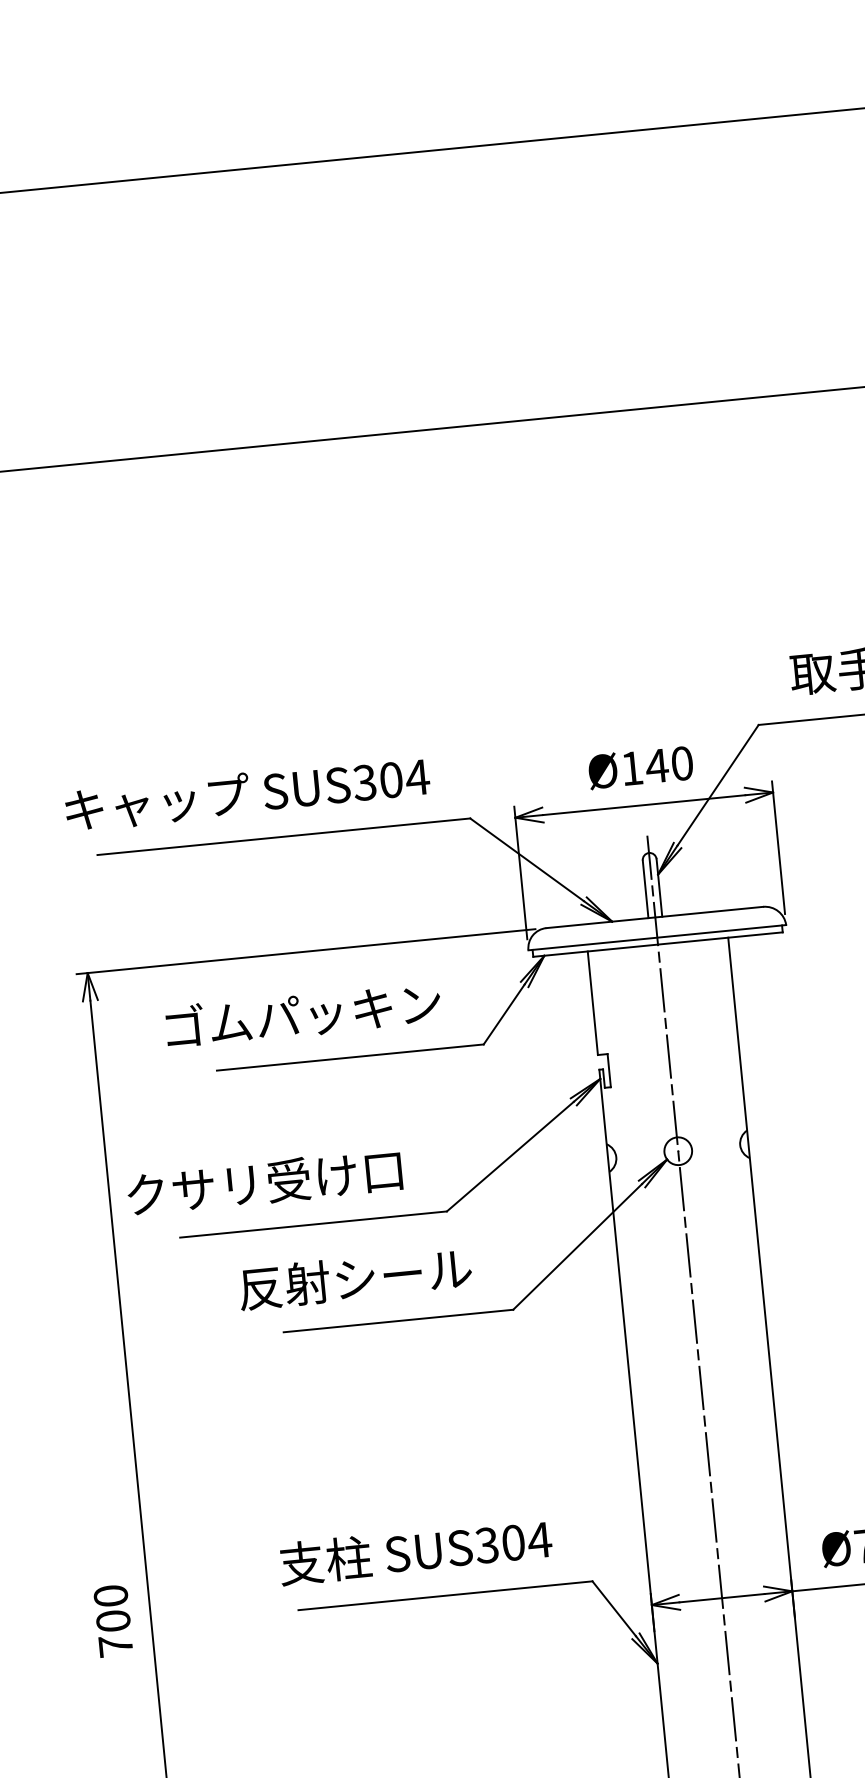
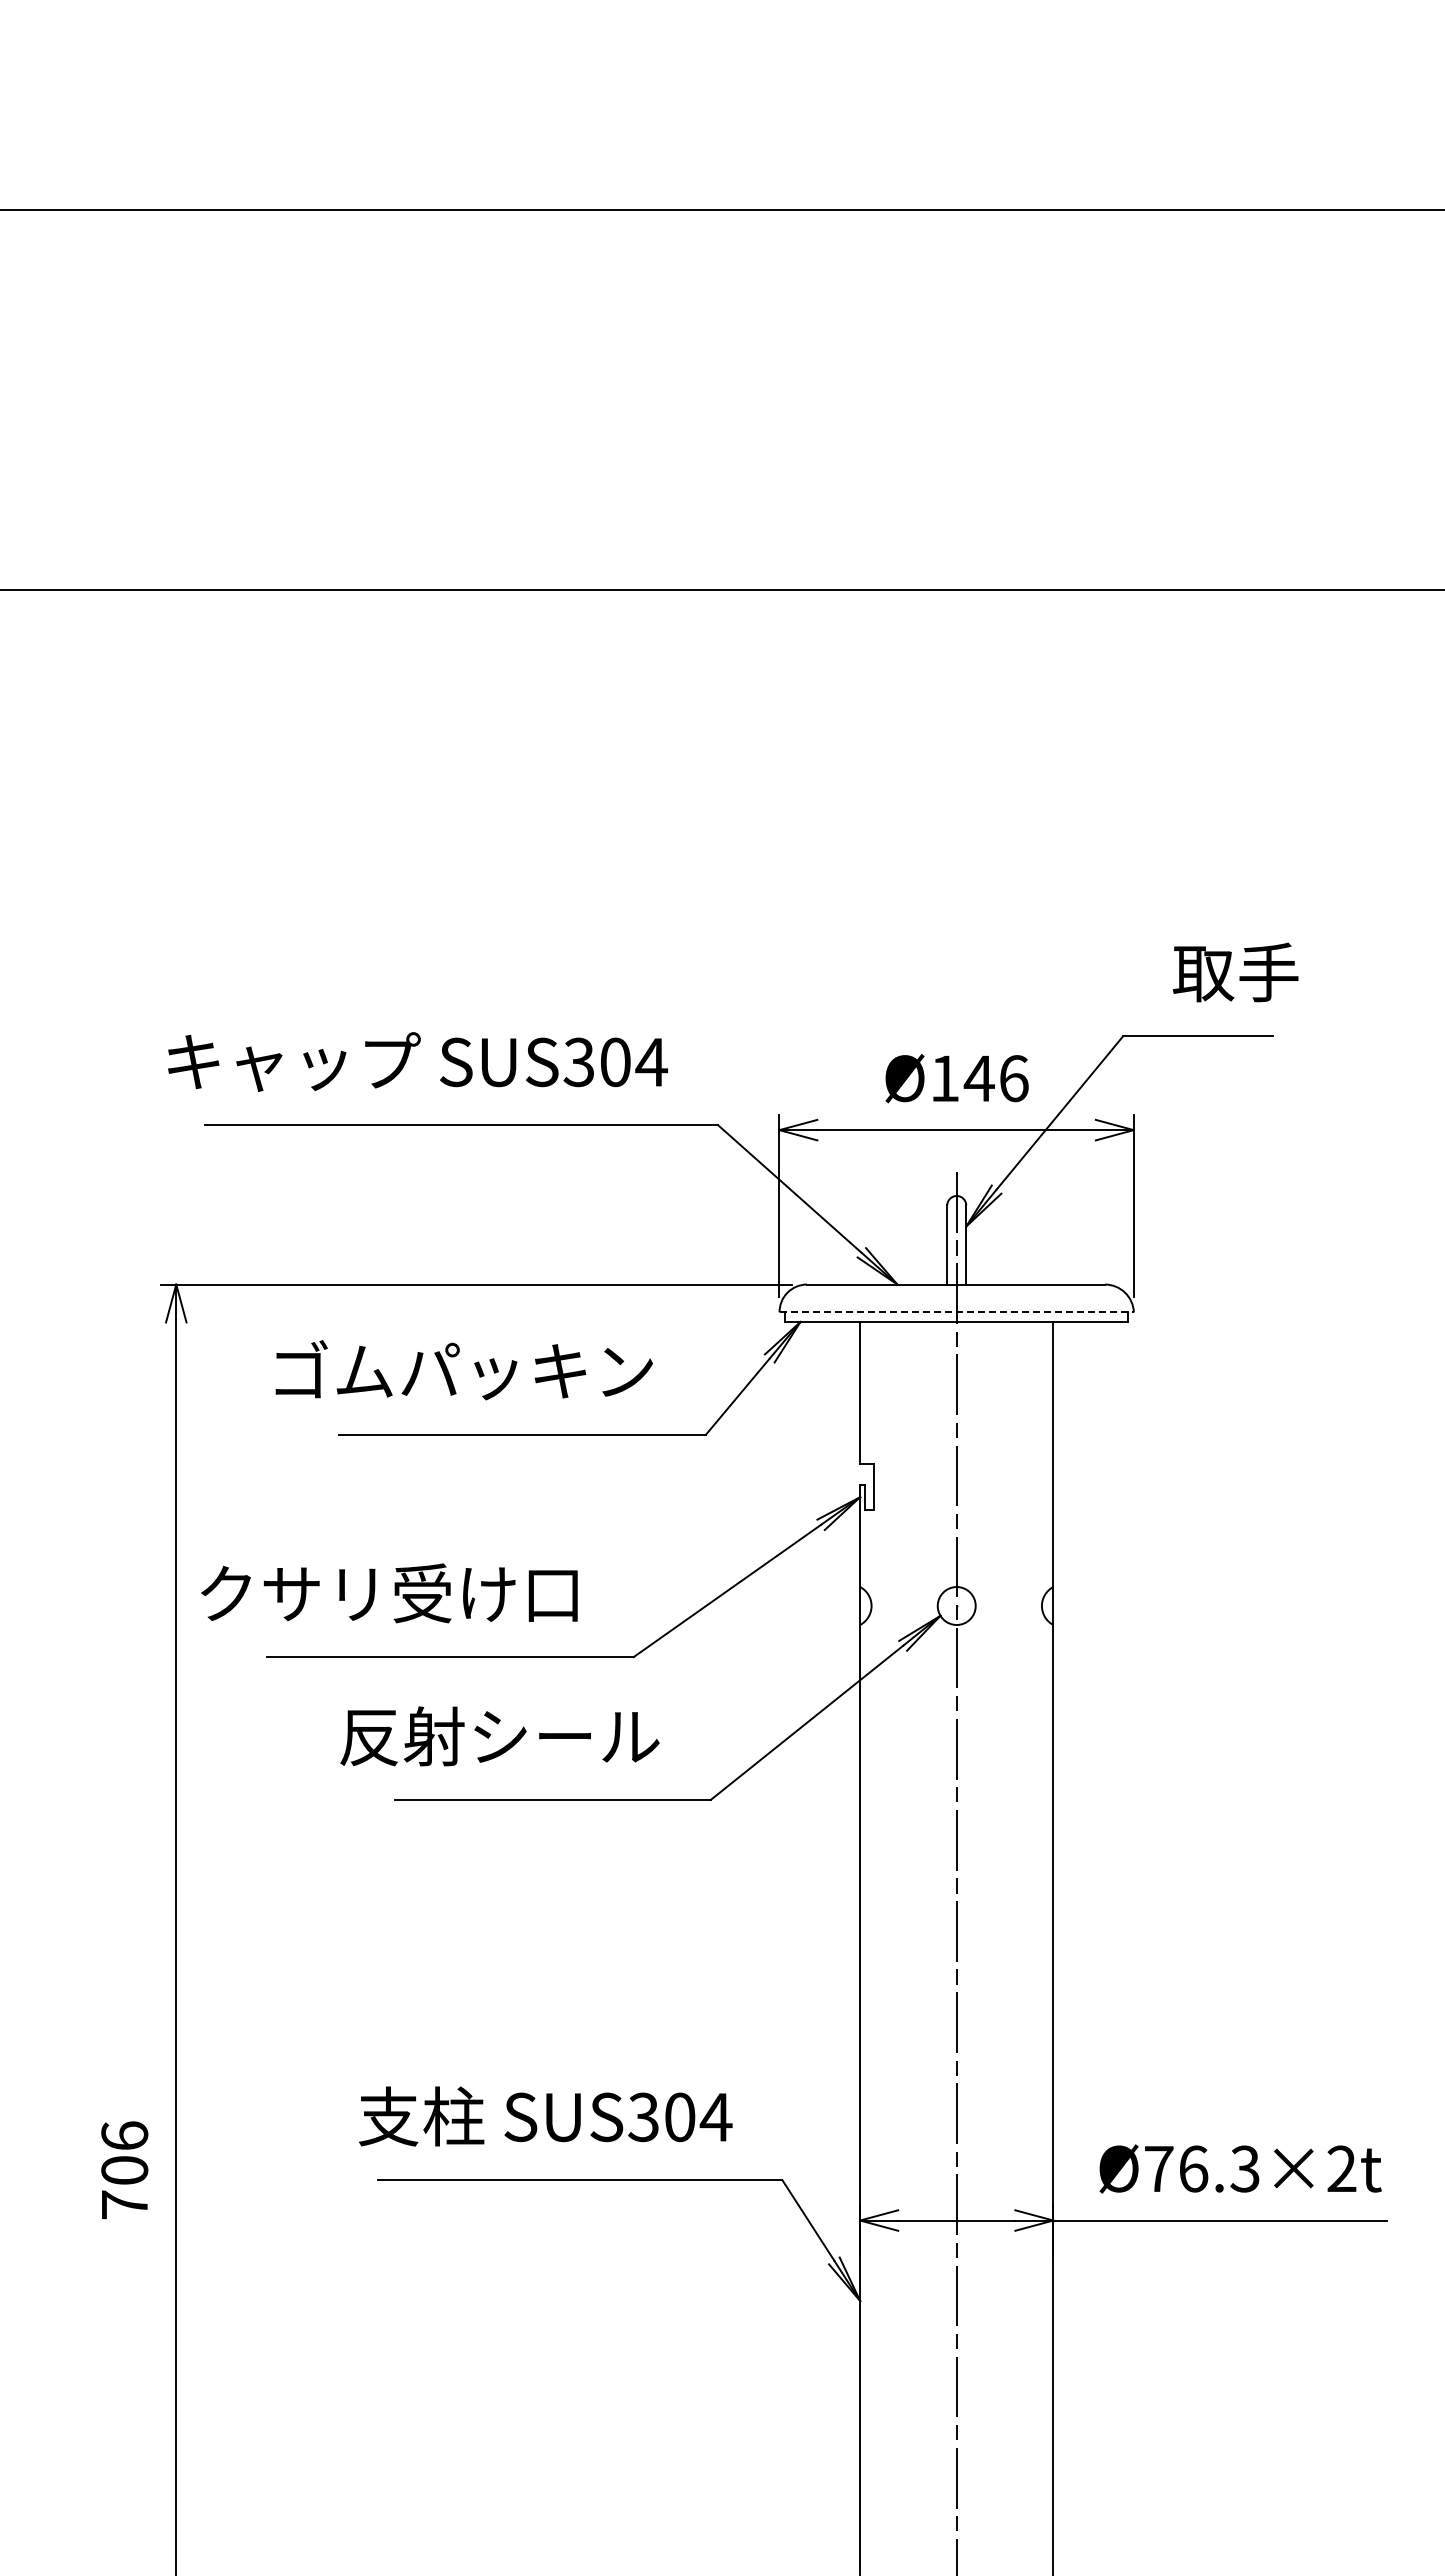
text: (682, 763) -> (1014, 1078), Ø140 -> Ø146
line: (657, 937) -> (957, 1312), solid -> dashed
text: (110, 1595) -> (124, 2135), 700 -> 706

